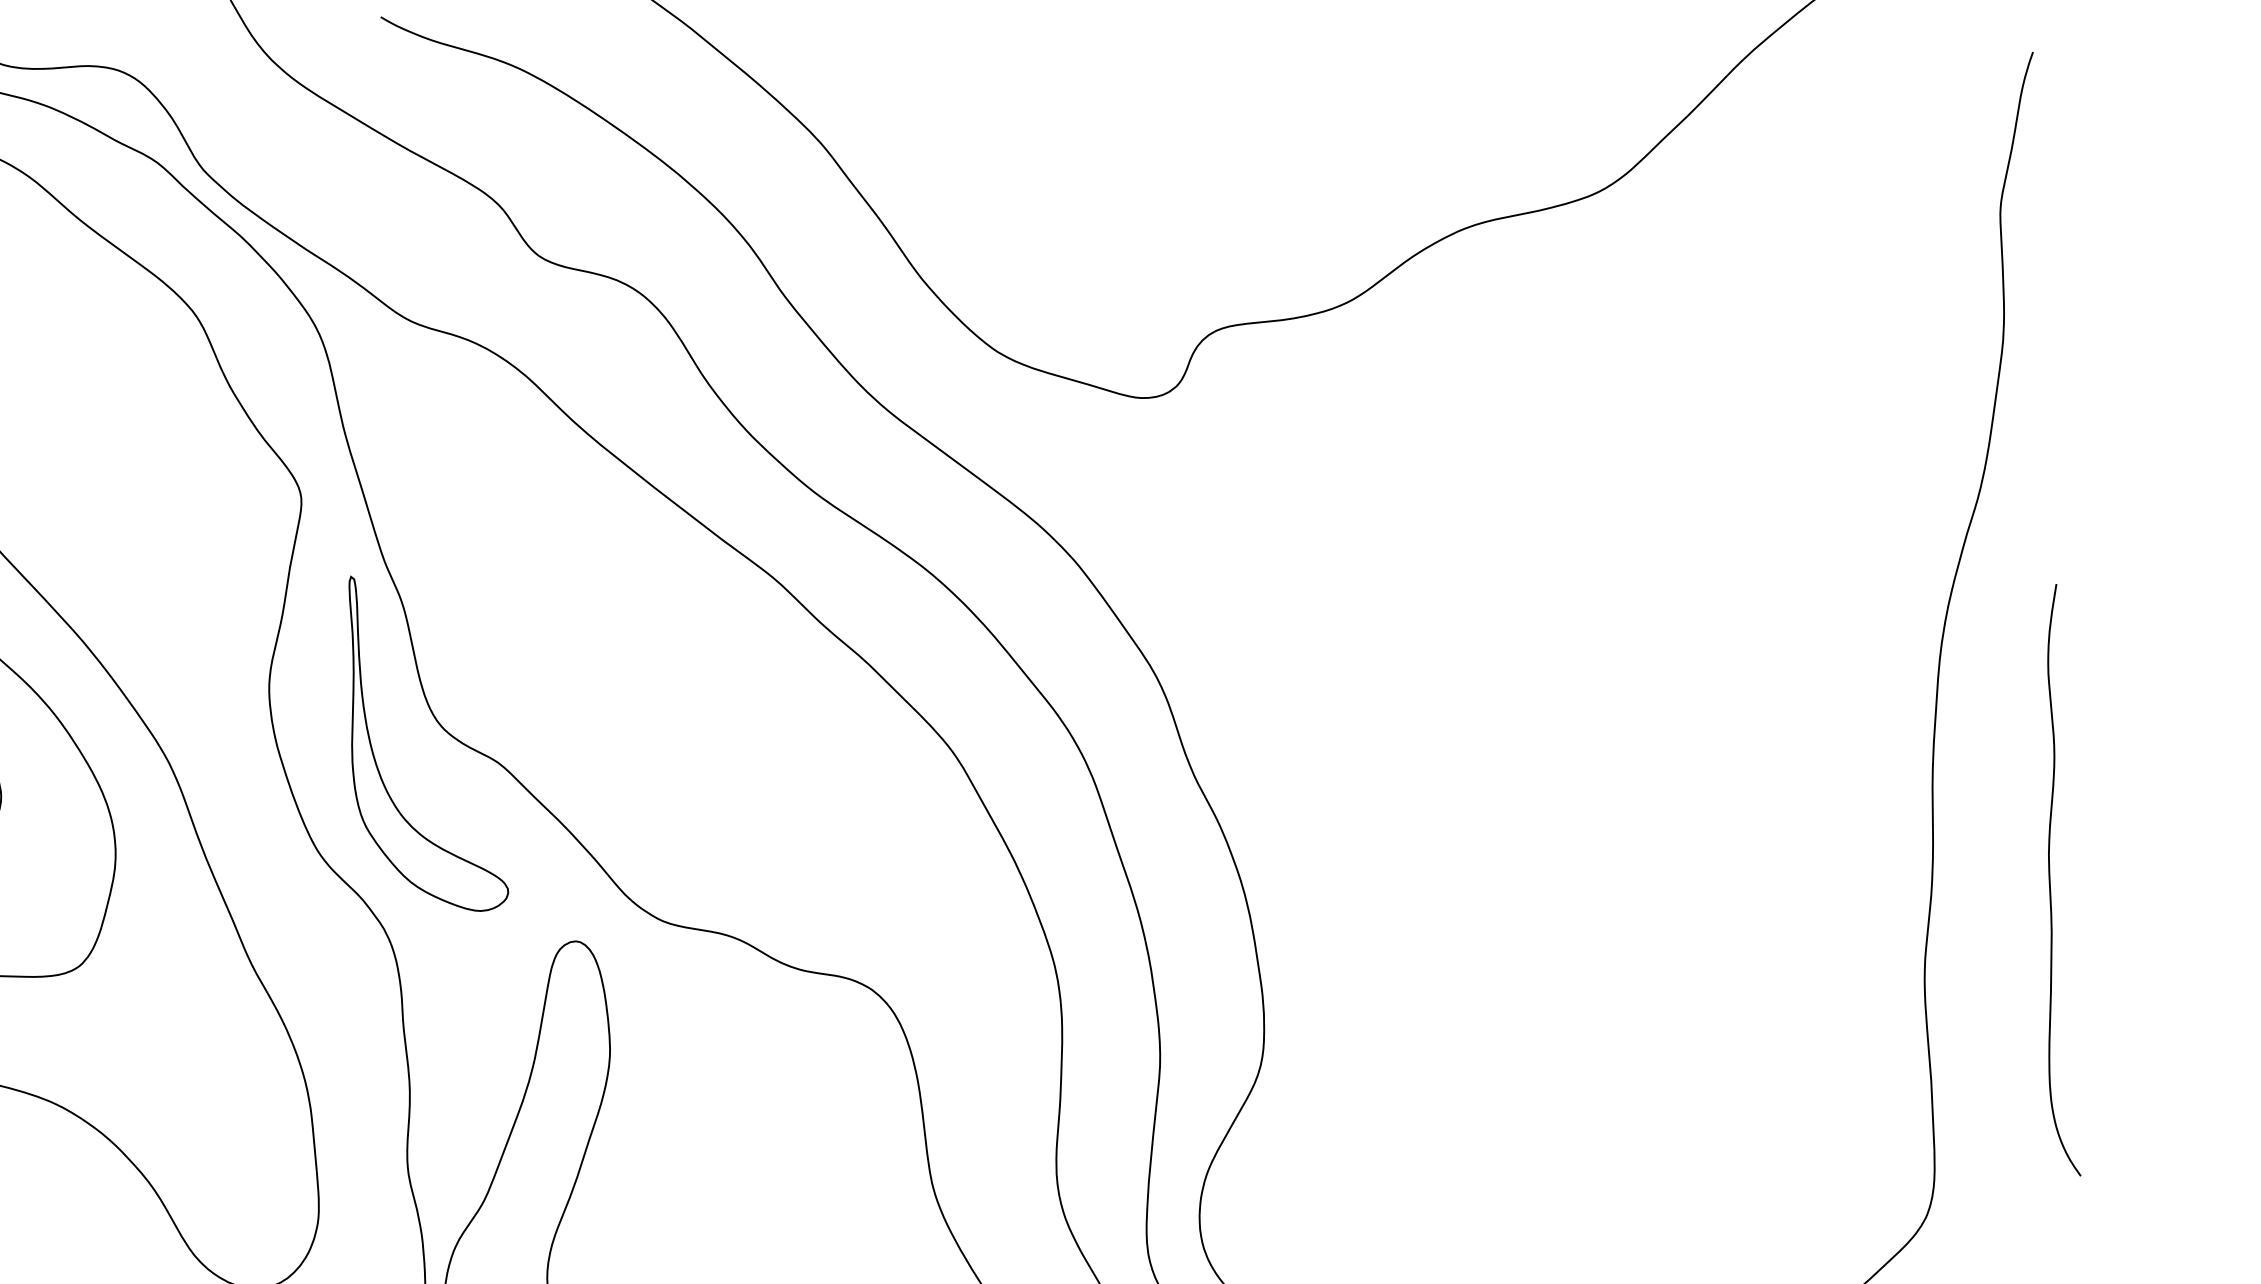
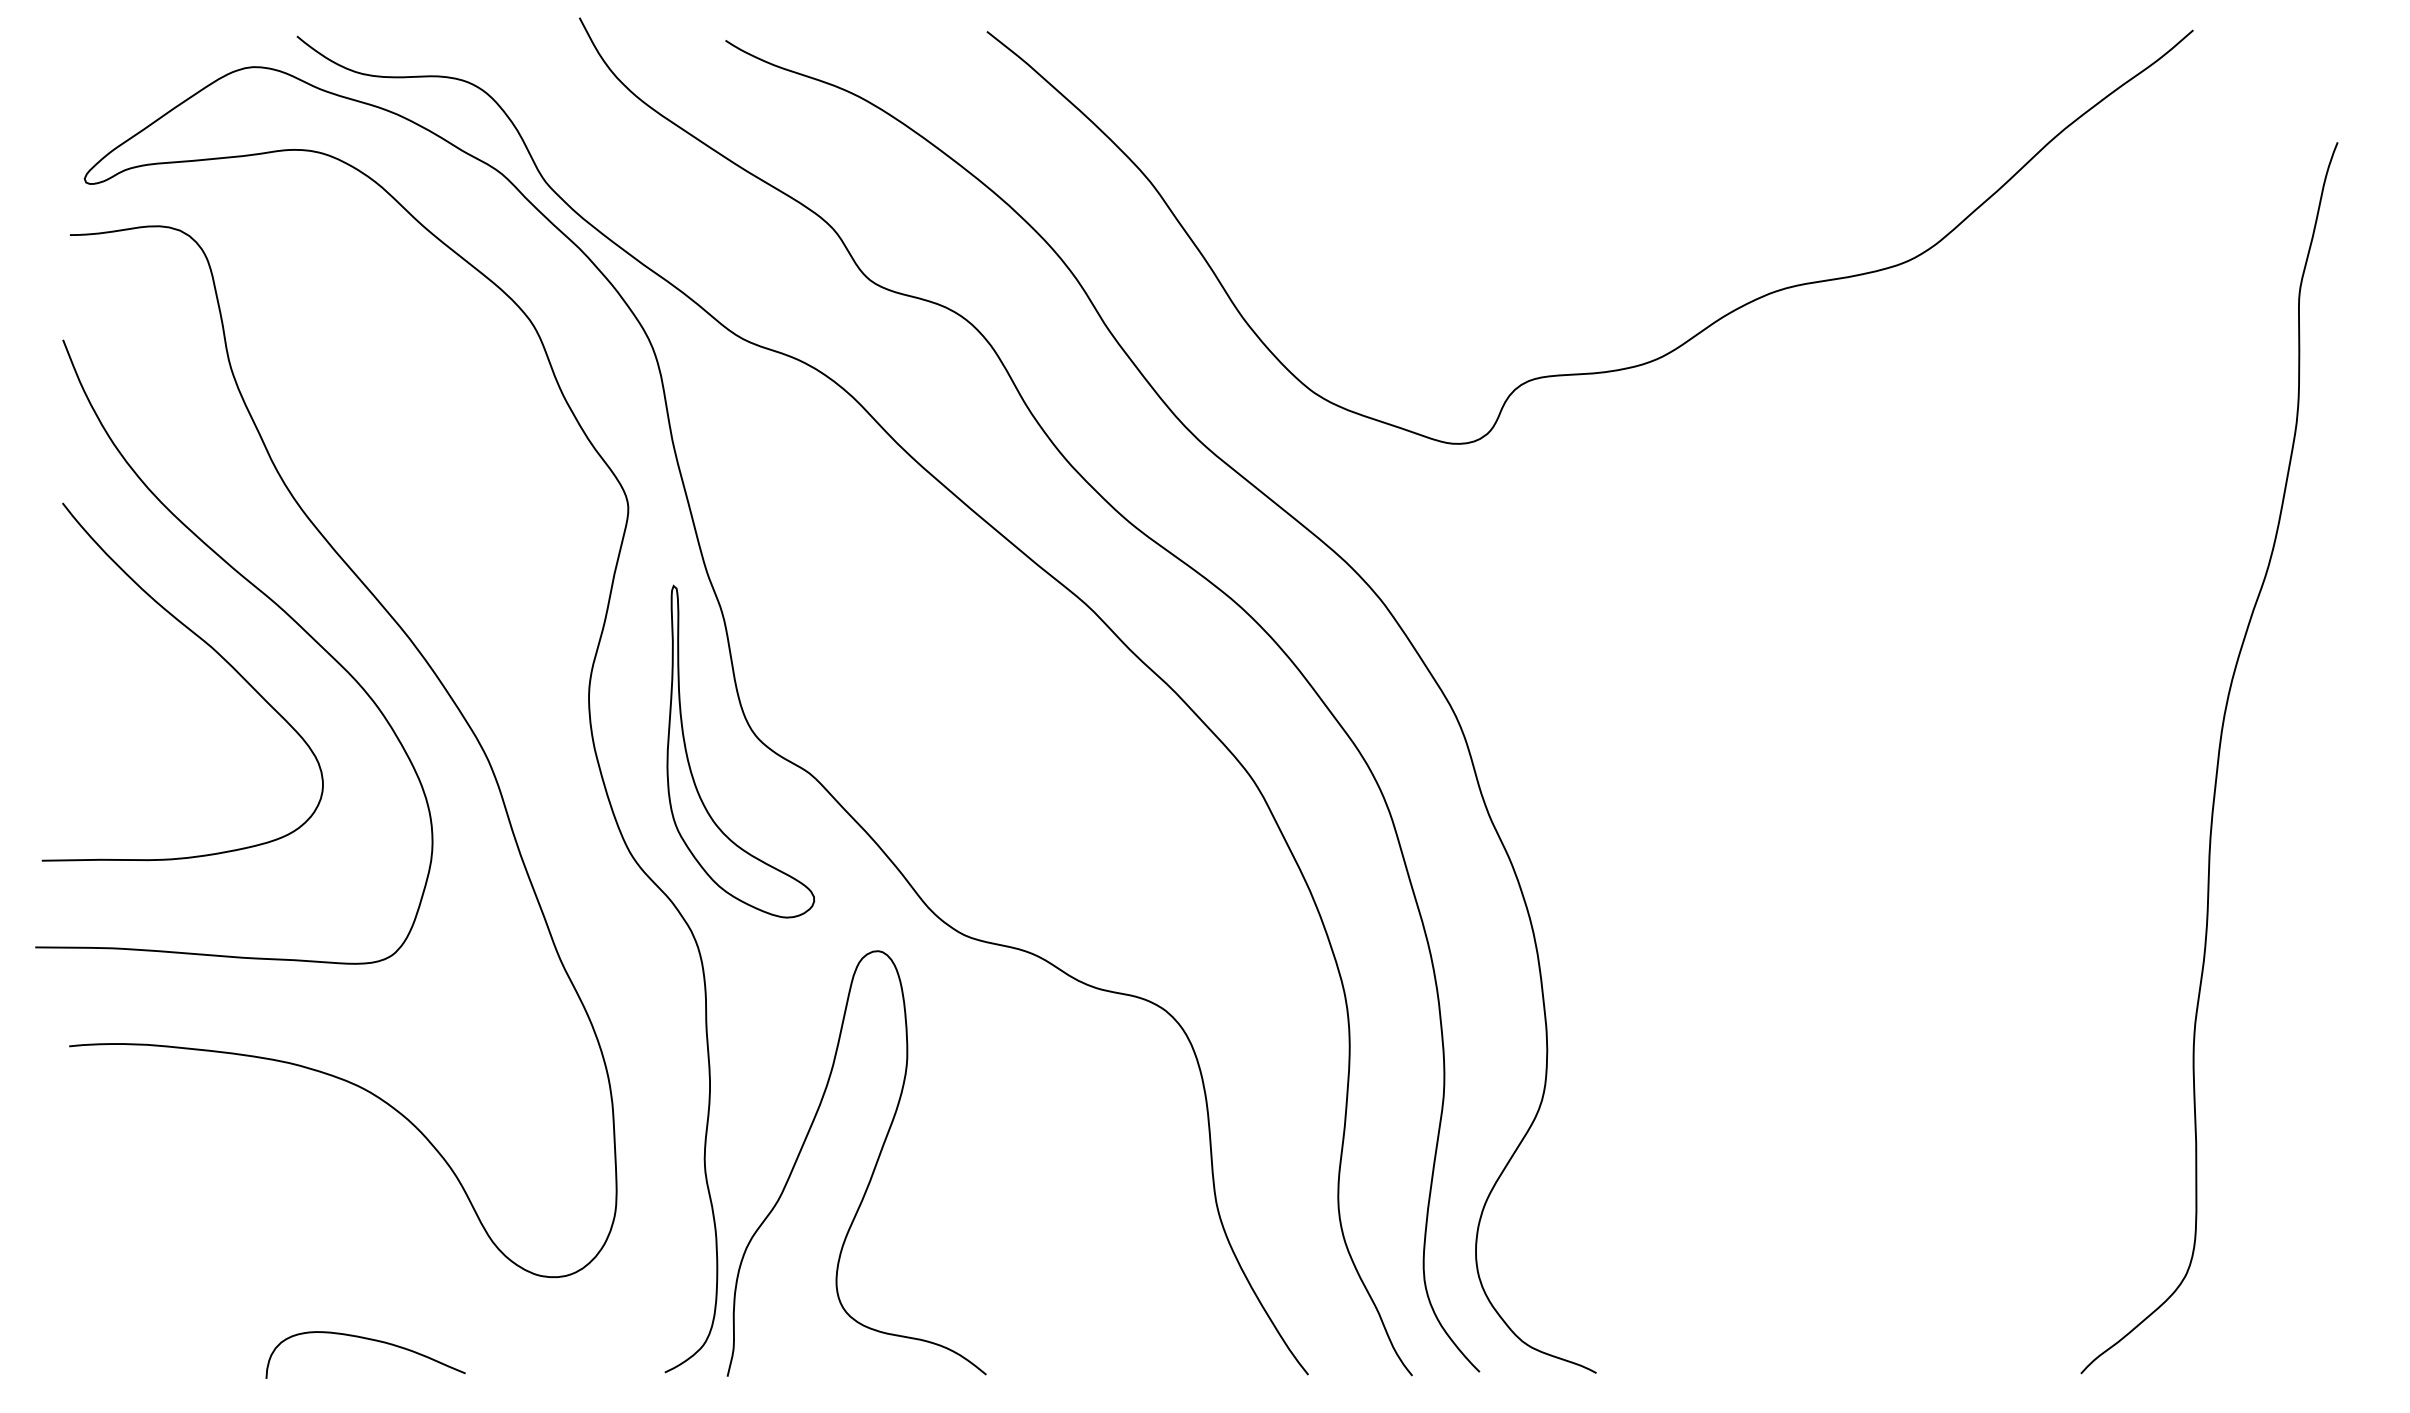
curve: (2050, 880) -> (2320, 952), removed

